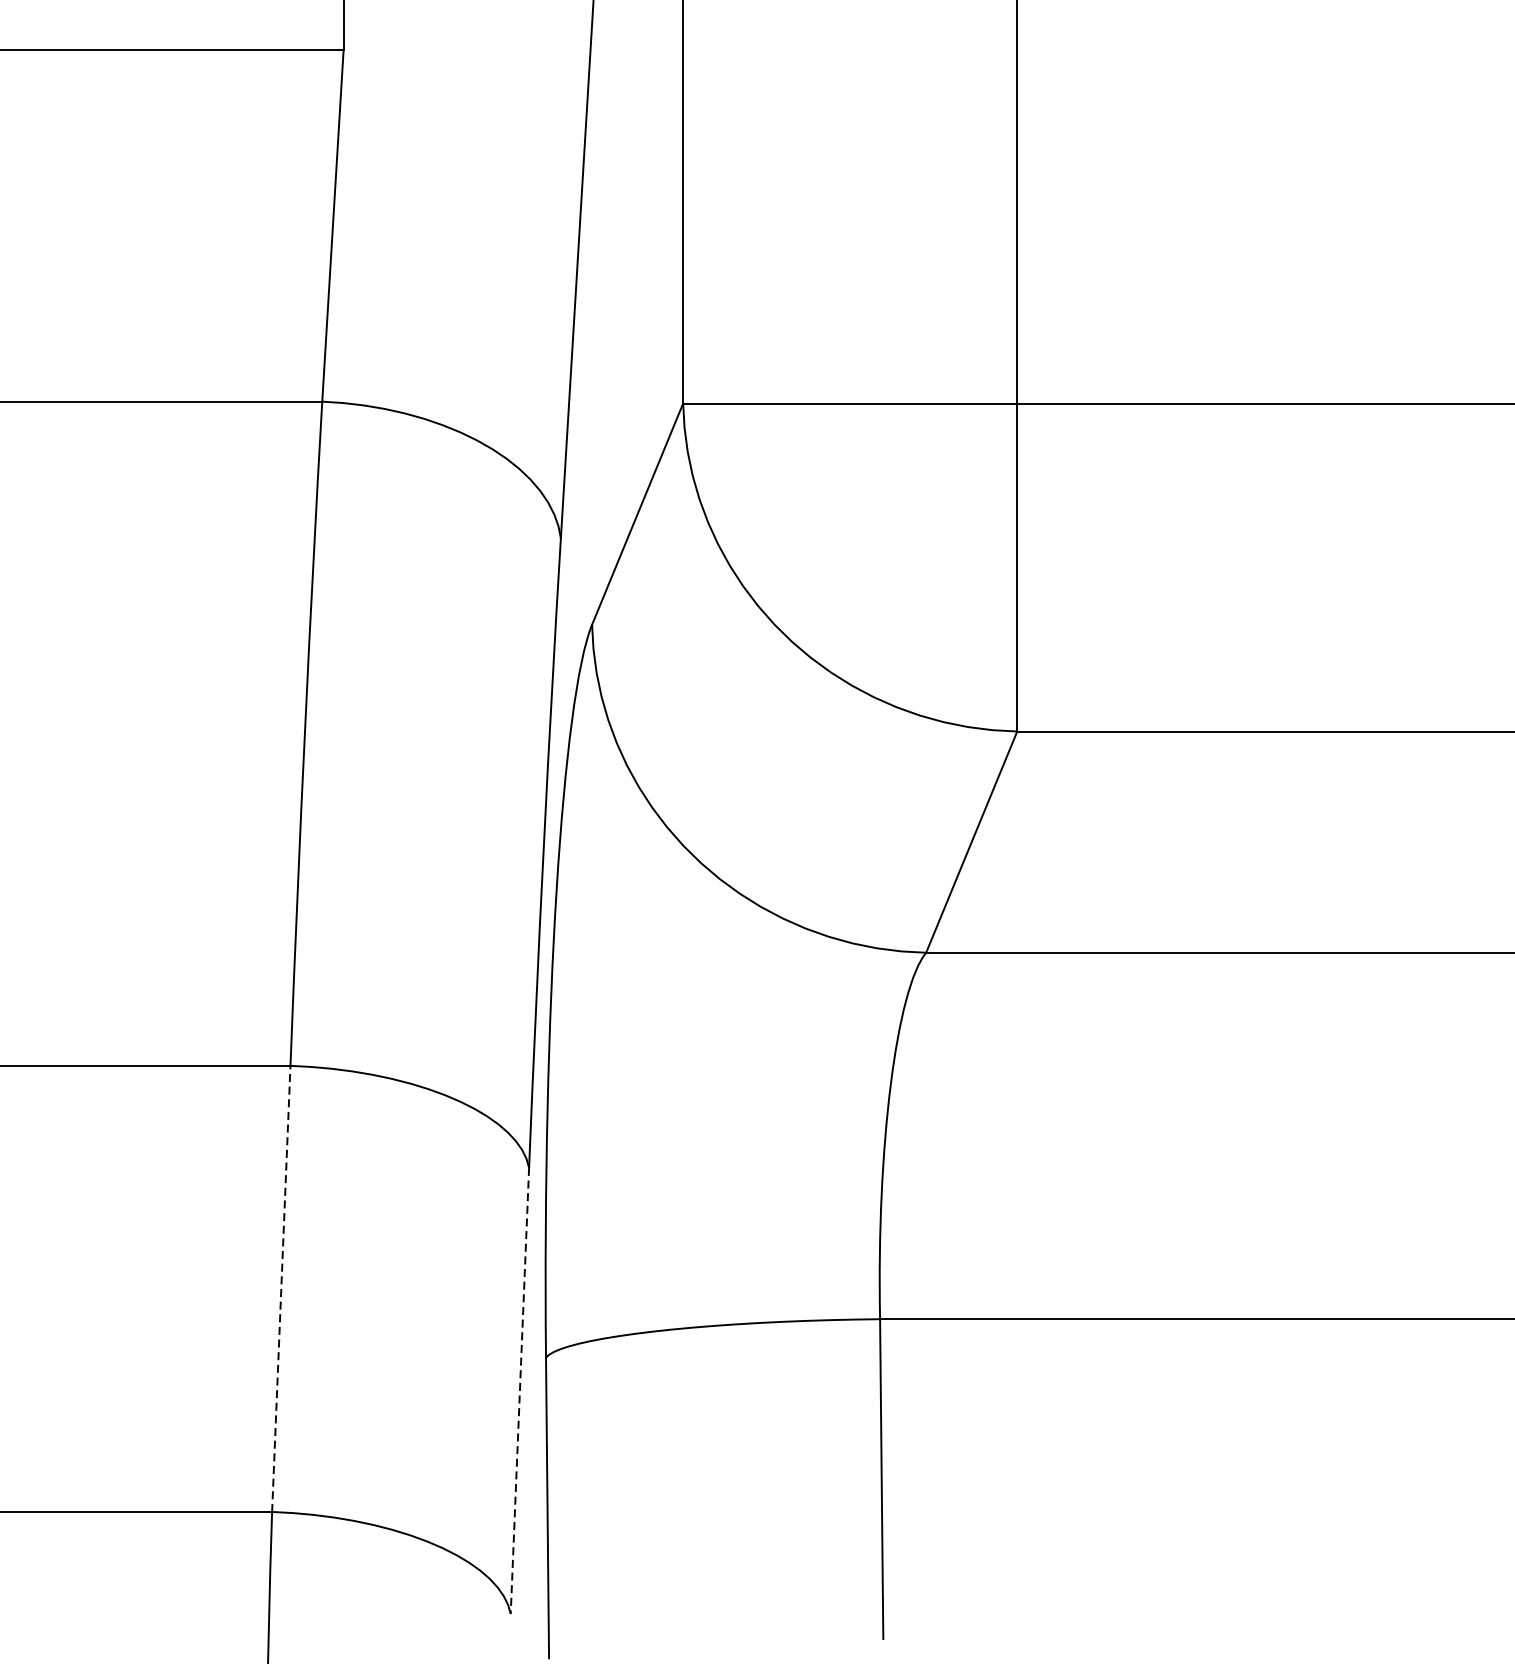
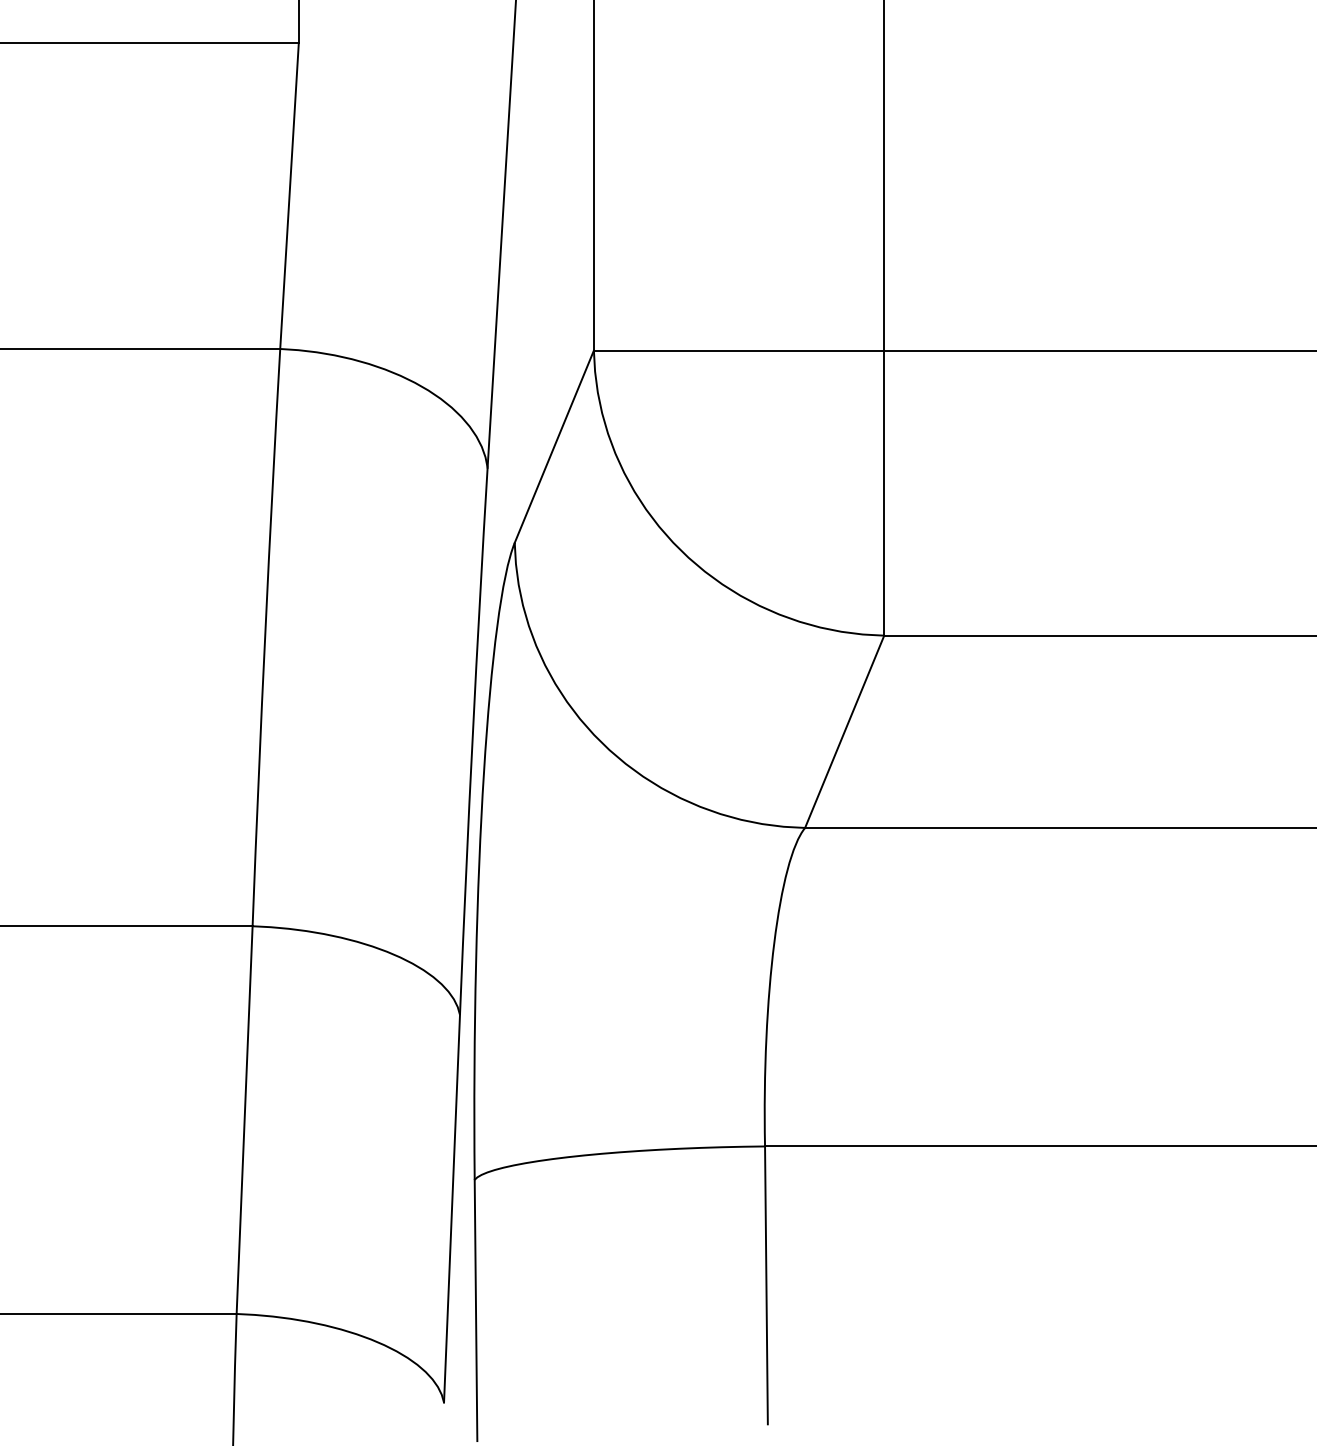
line: (281, 1288) -> (244, 1119), dashed -> solid
line: (520, 1391) -> (452, 1209), dashed -> solid

